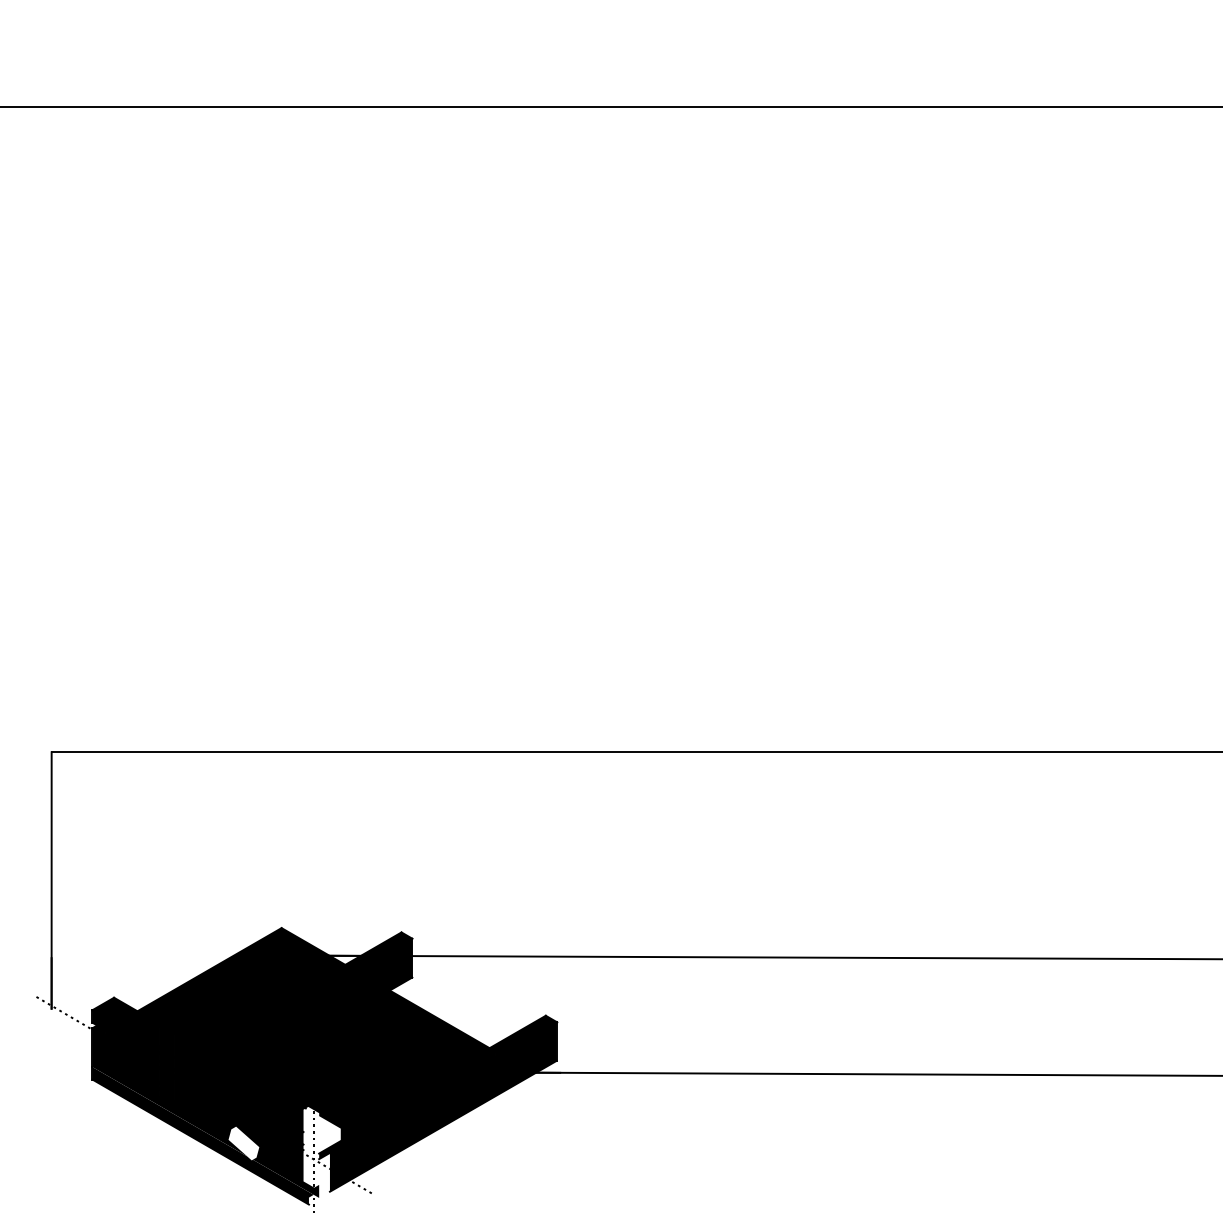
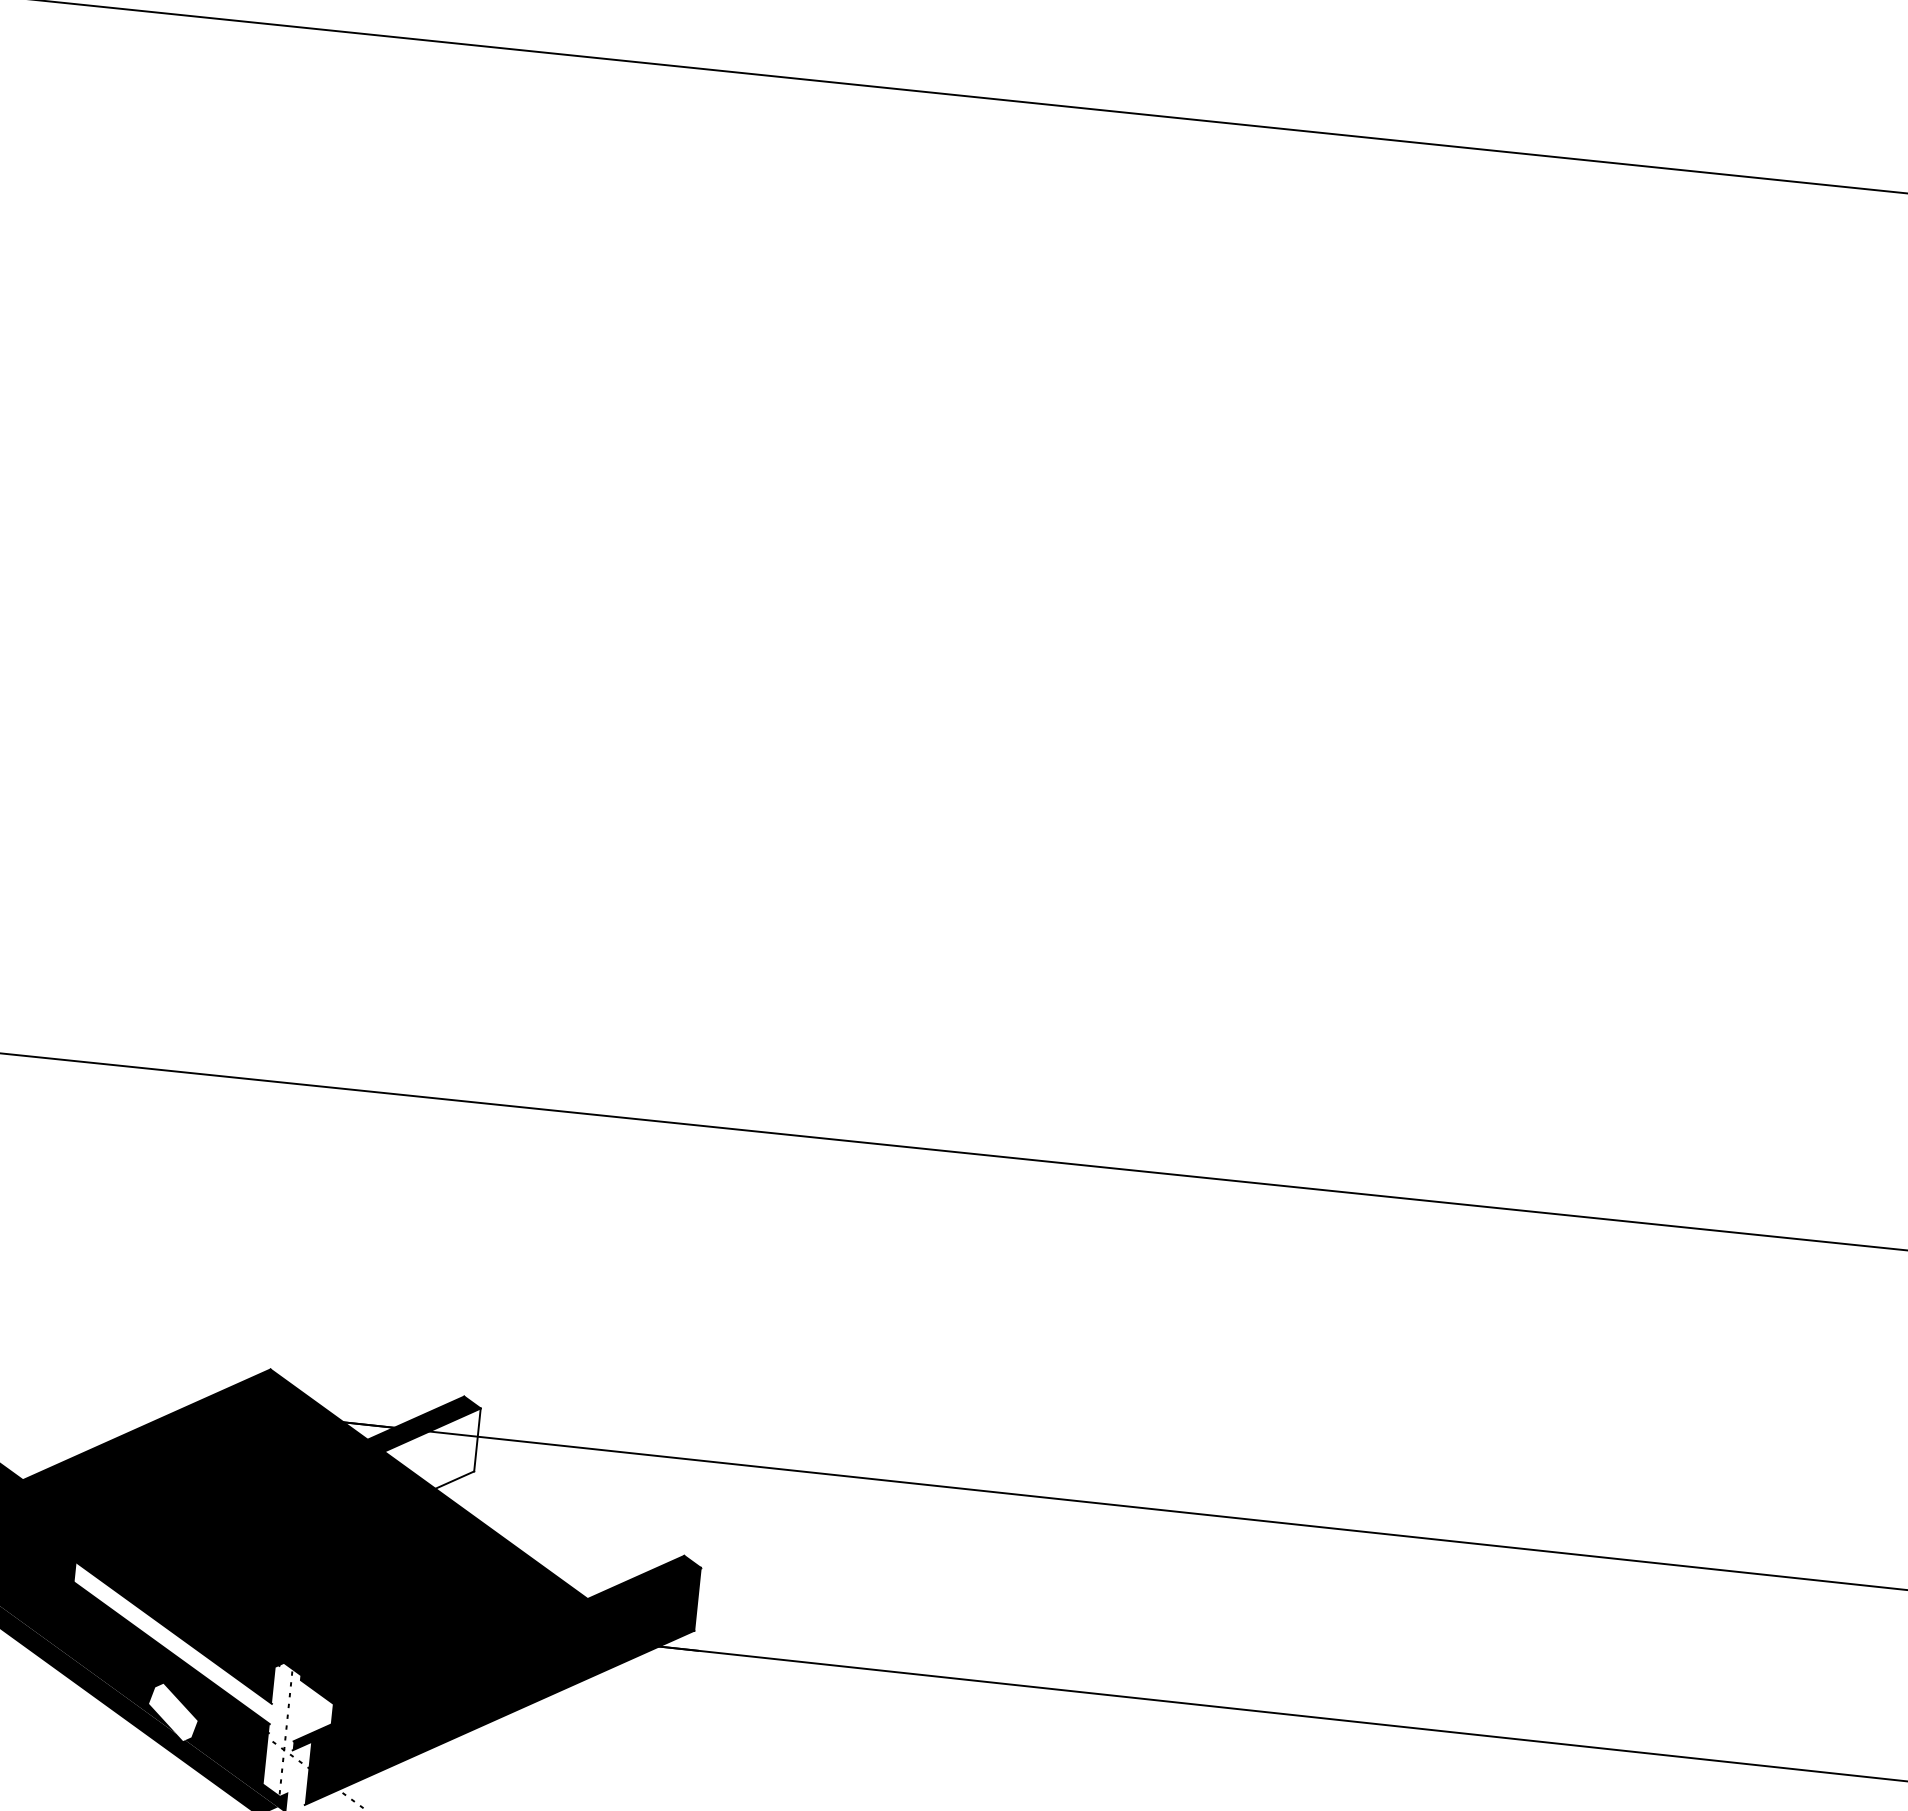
fill: (384, 964) -> (431, 1445), removed
fill: (238, 1100) -> (171, 1641), removed

